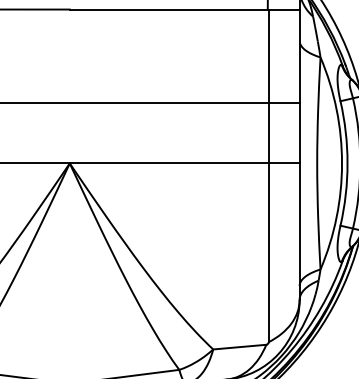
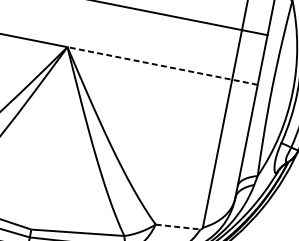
line: (184, 163) -> (162, 66), solid -> dashed
line: (239, 347) -> (177, 227), solid -> dashed

